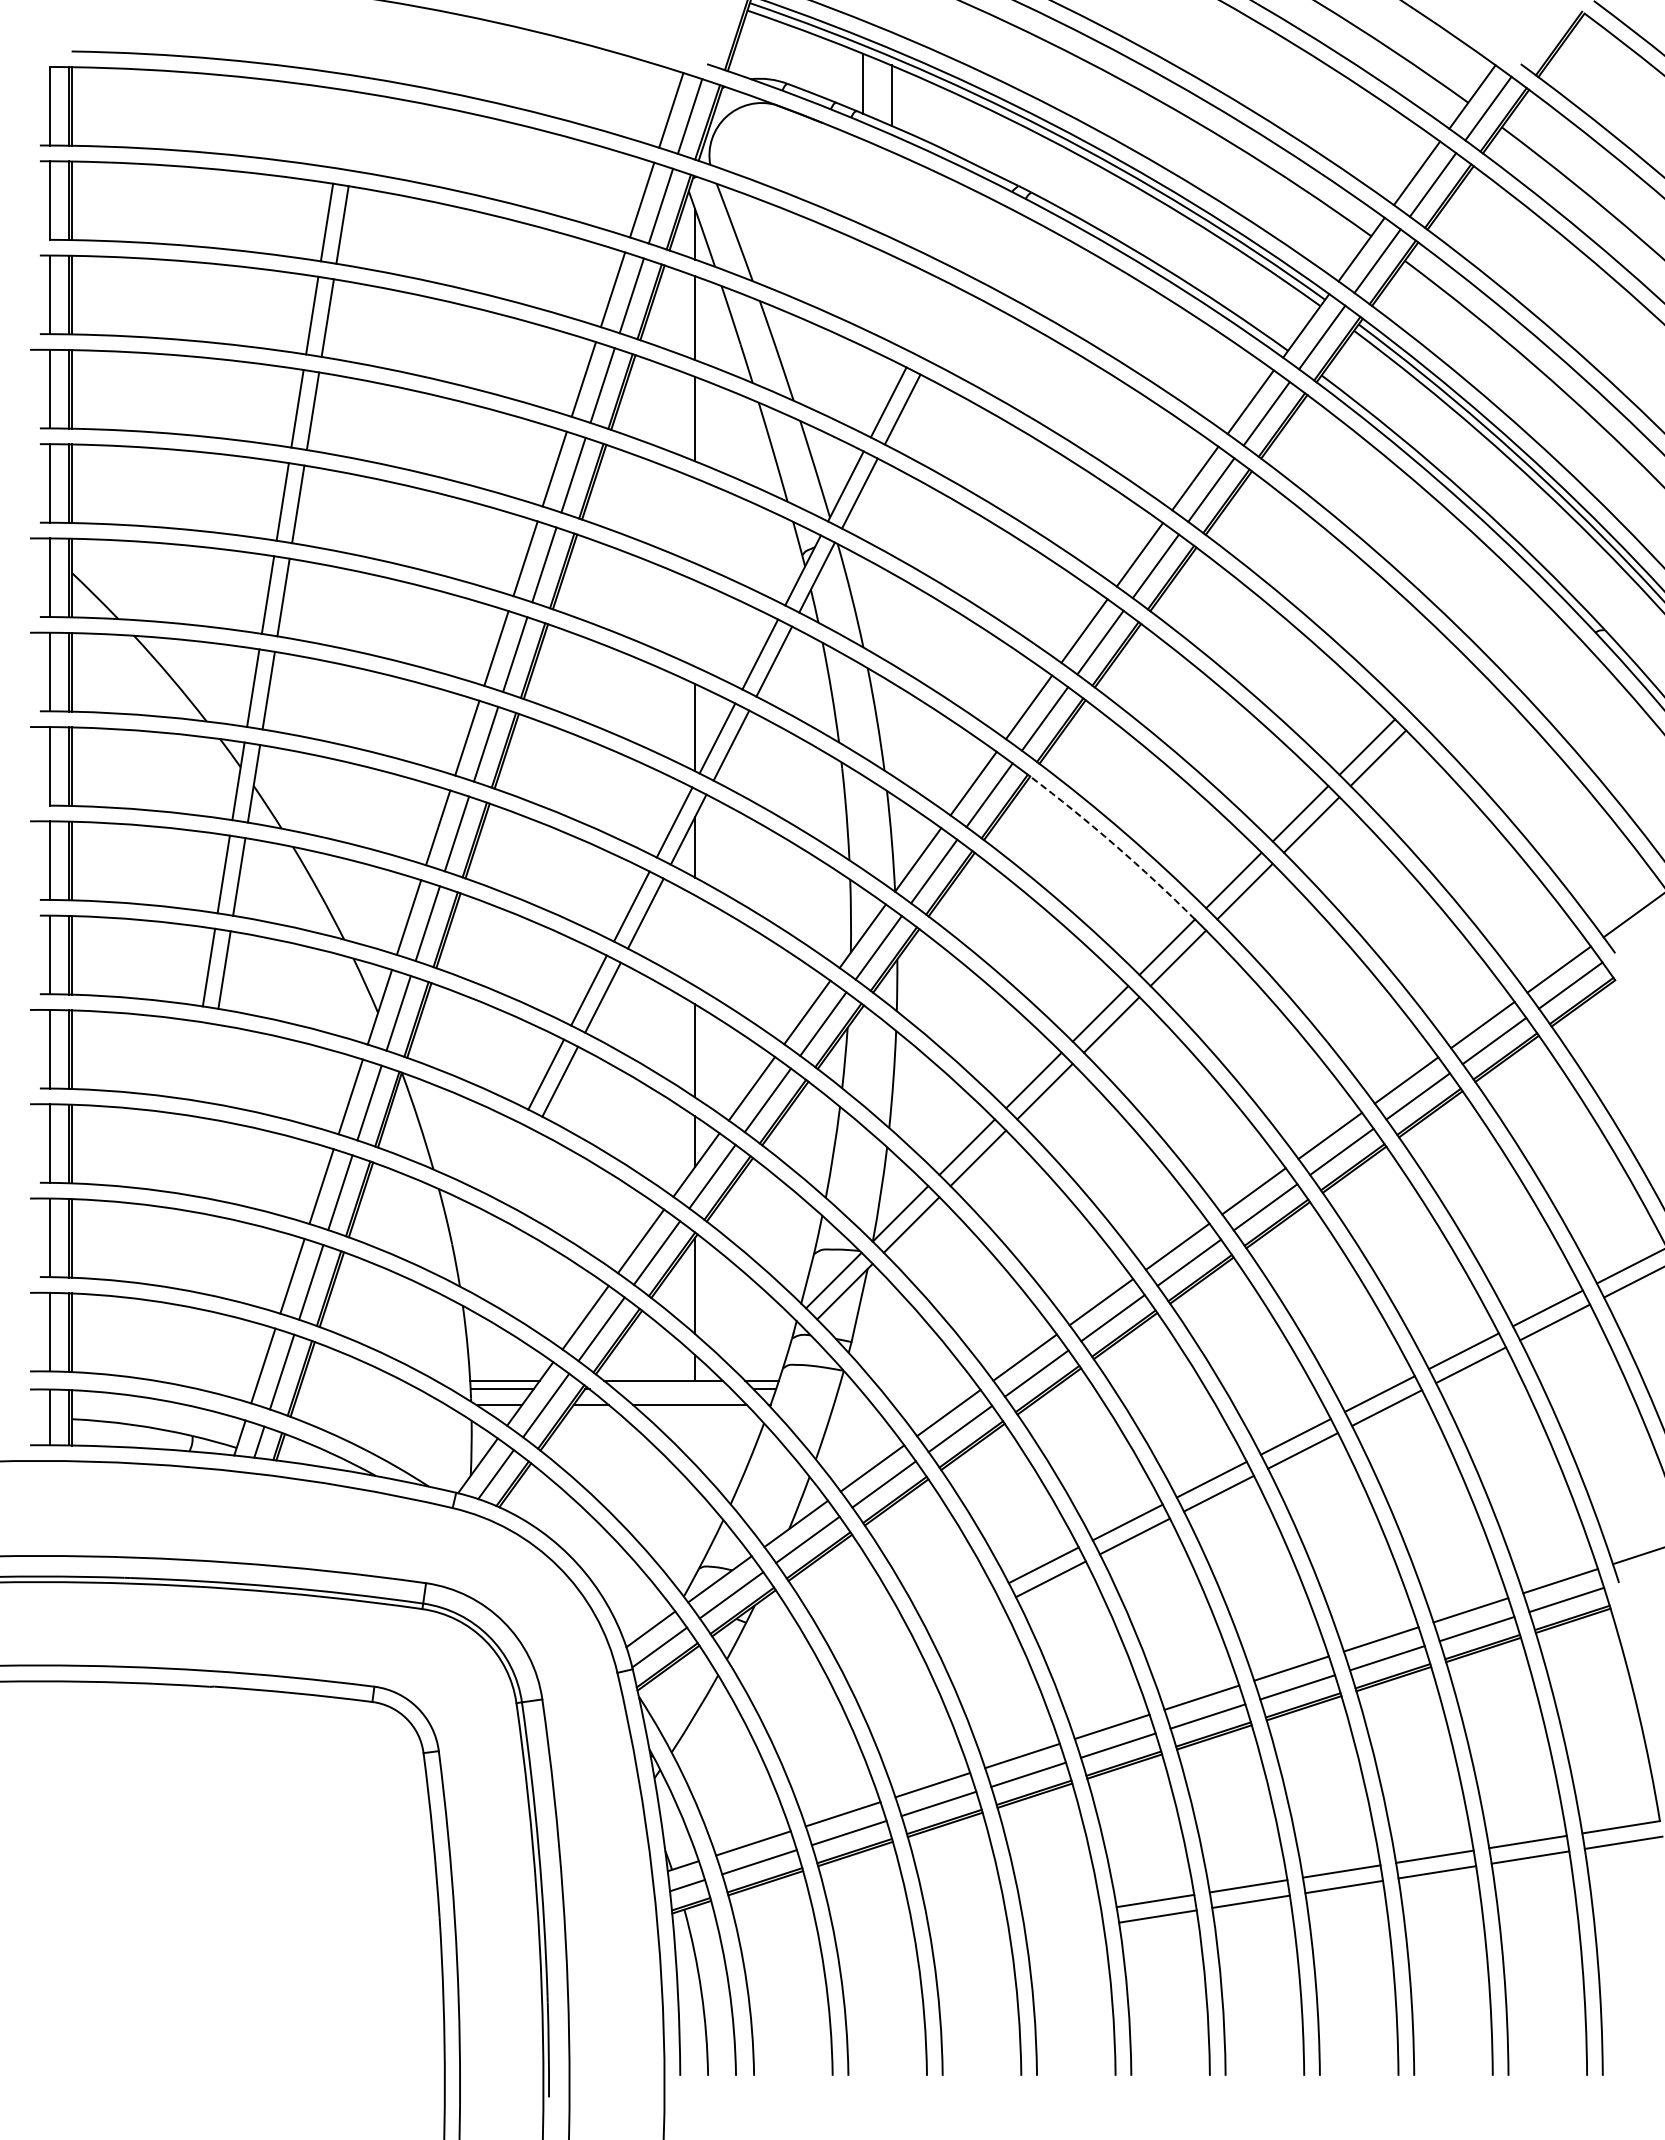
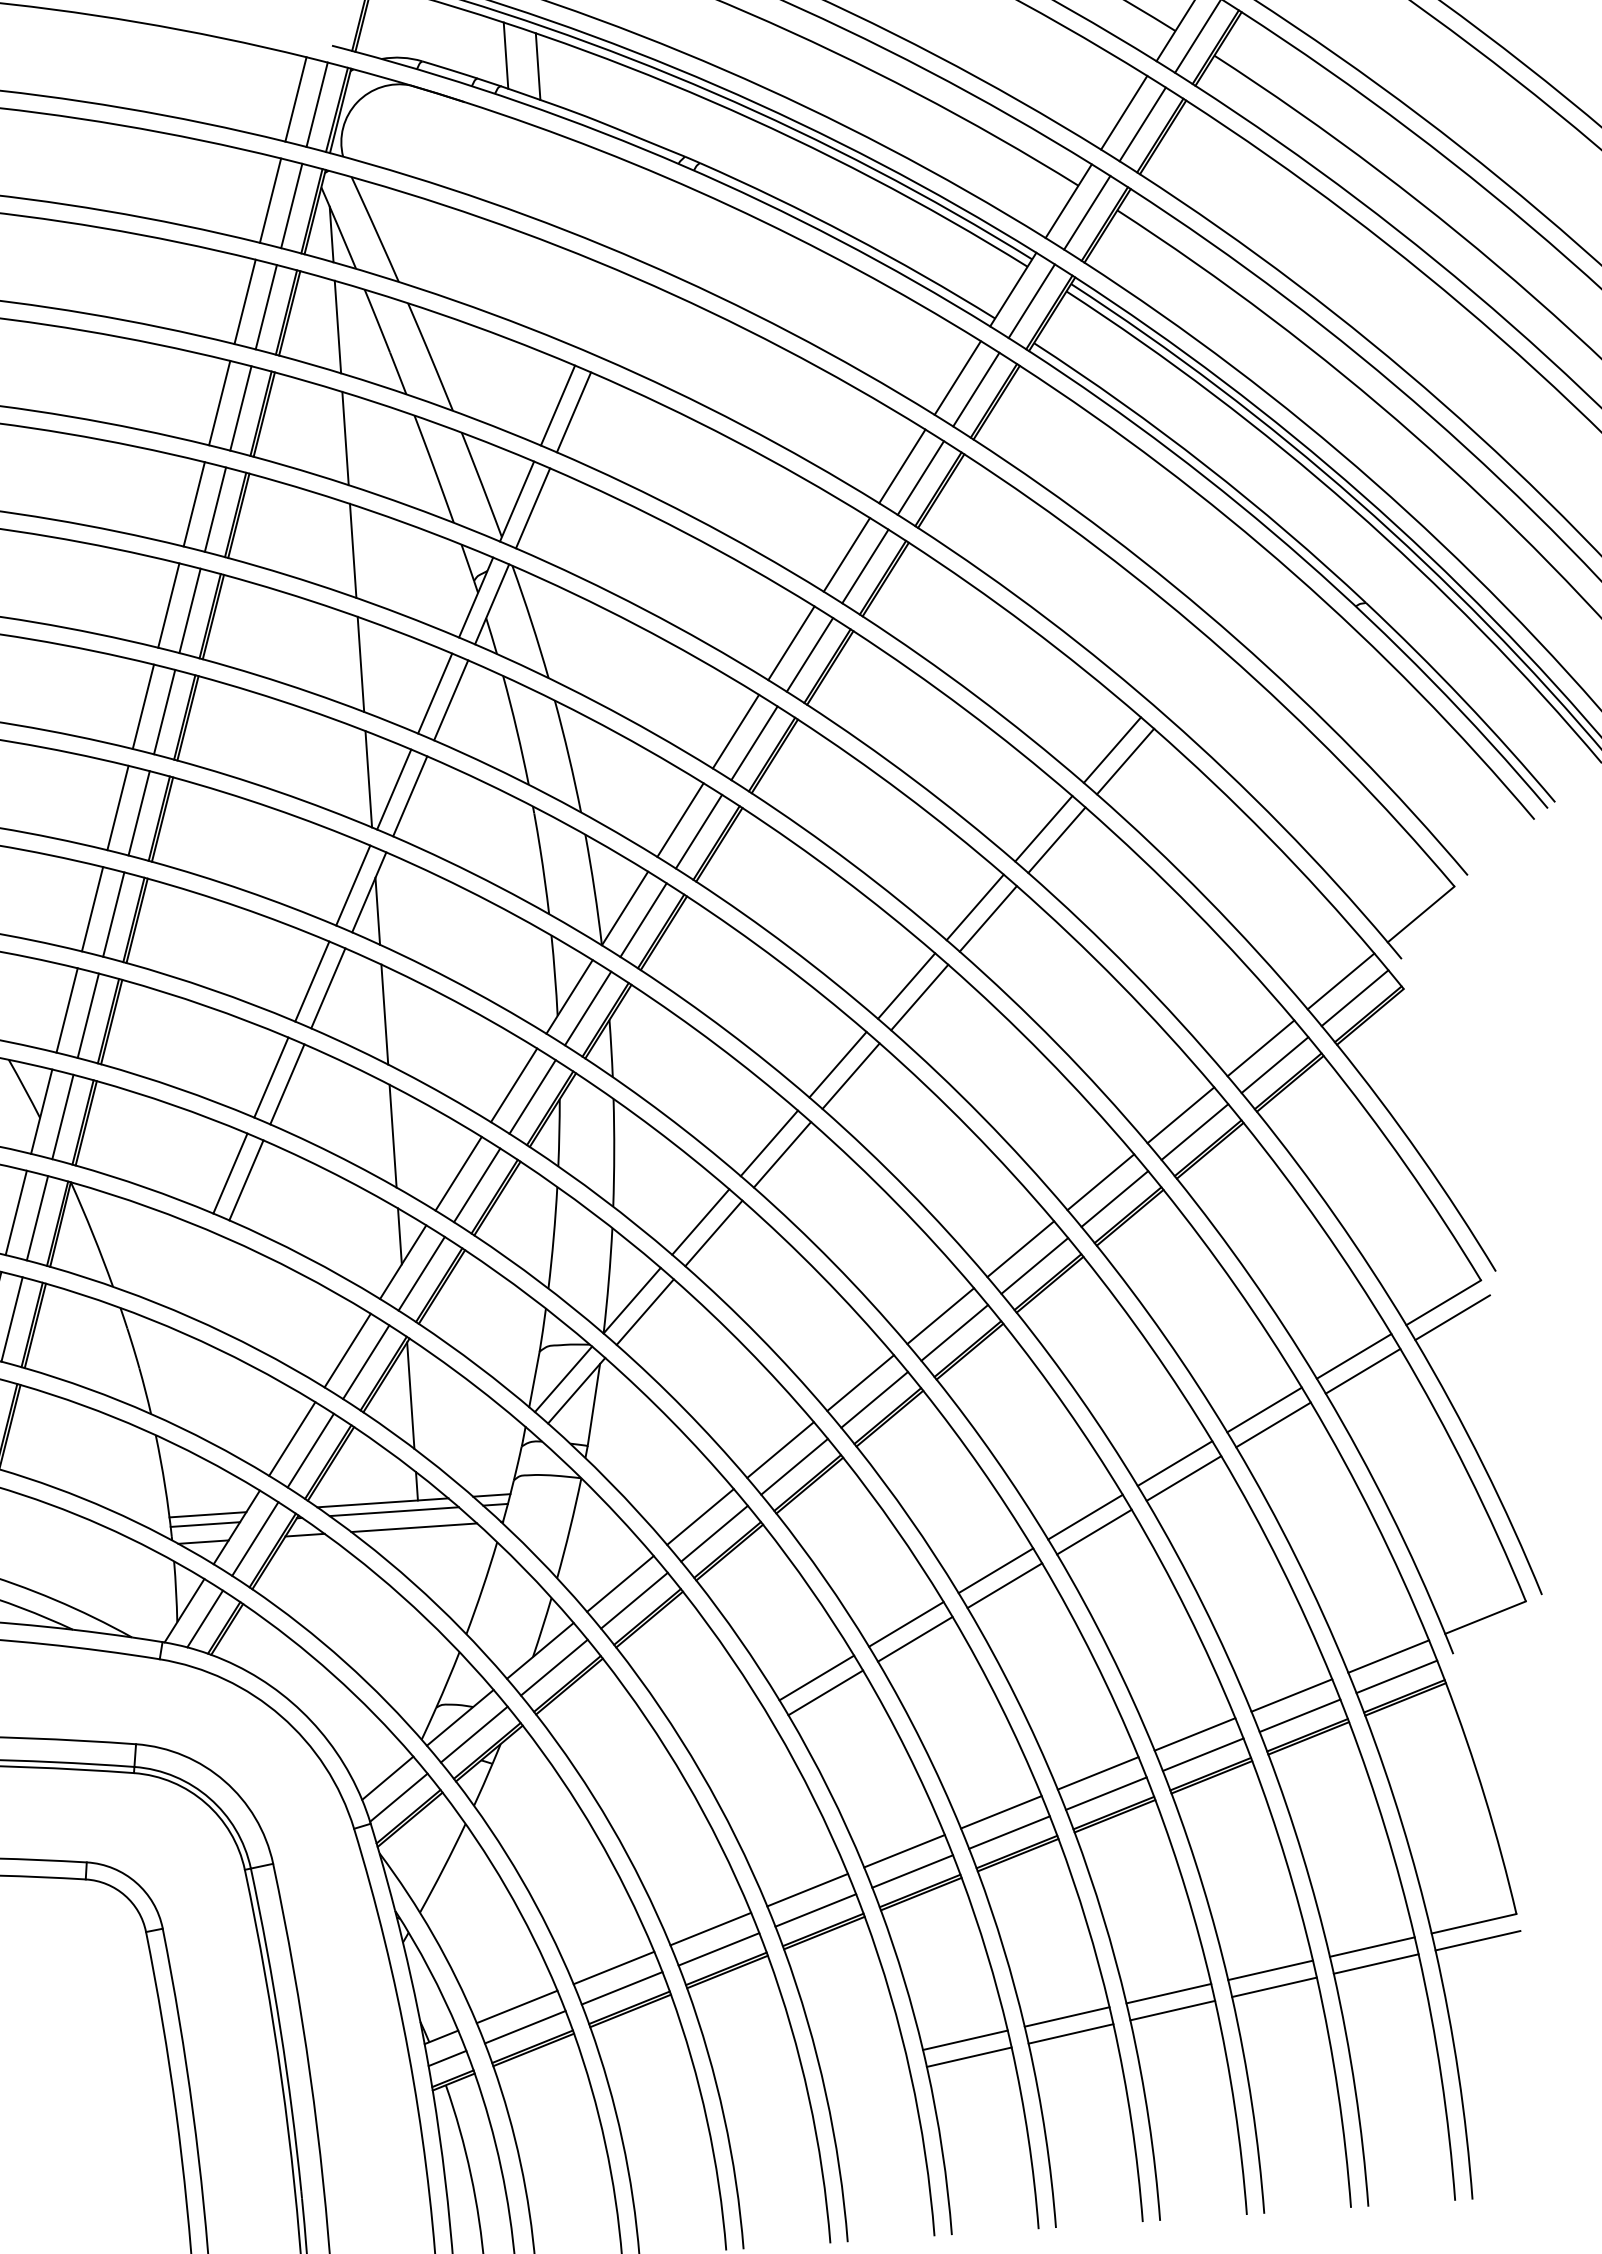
line: (695, 520) -> (353, 550), added
line: (695, 623) -> (361, 664), added
arc: (1115, 845) -> (841, 877), dashed -> solid
line: (695, 940) -> (385, 1014), added
line: (672, 1389) -> (393, 1511), added

